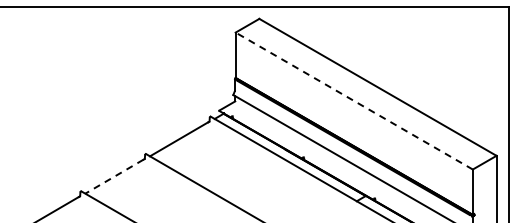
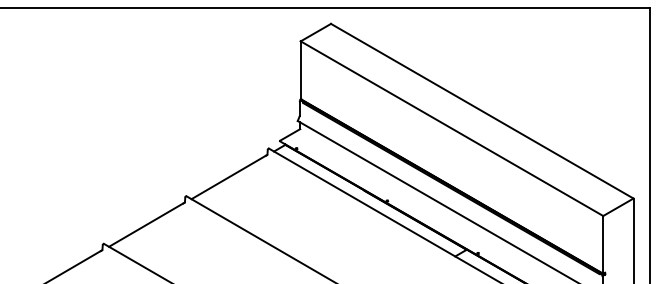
line: (354, 101) -> (452, 129), dashed -> solid
line: (114, 176) -> (146, 224), dashed -> solid

